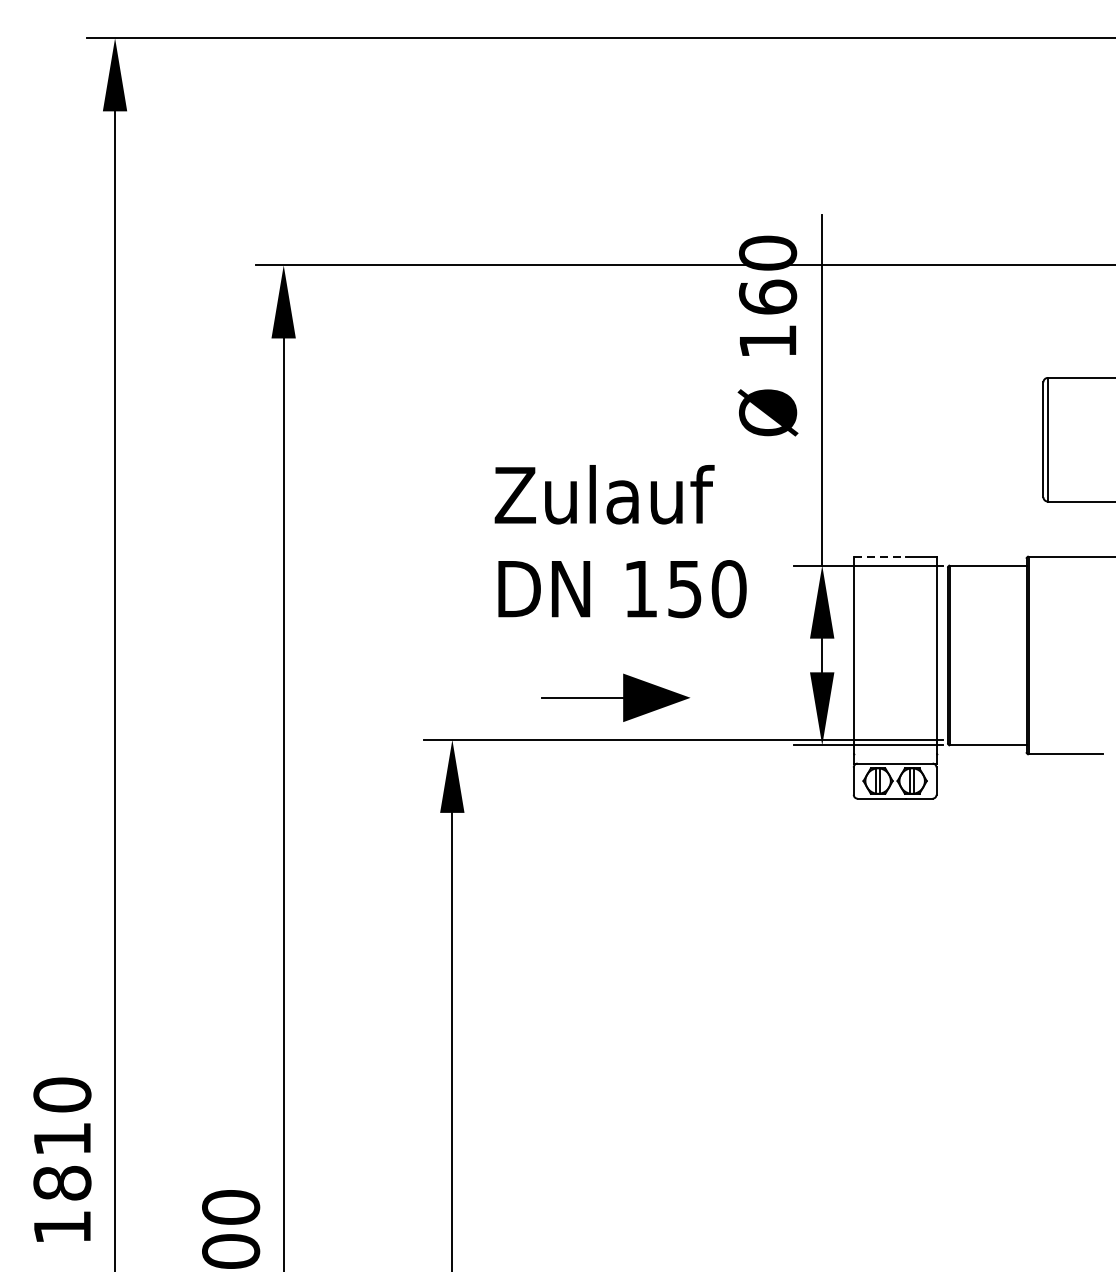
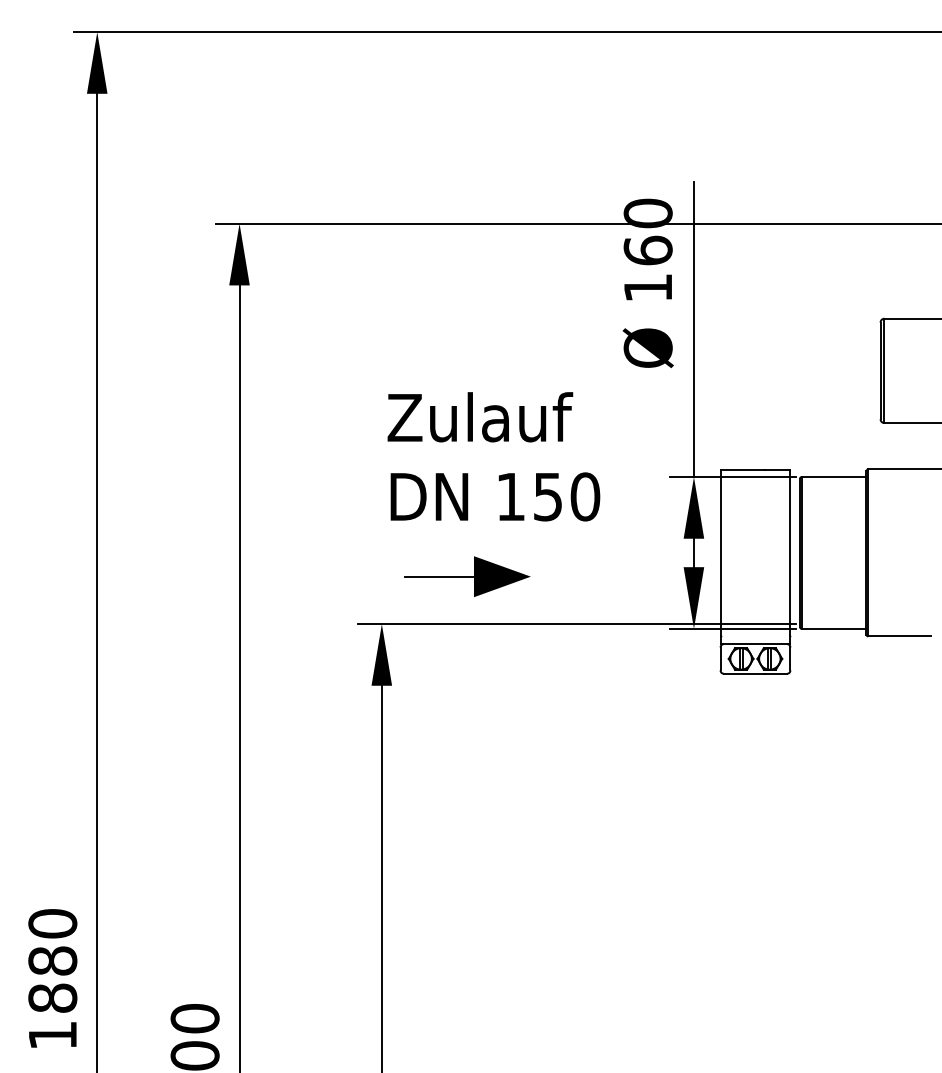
text: (620, 541) -> (493, 456), moved
line: (880, 557) -> (743, 470), dashed -> solid
part: (615, 697) -> (467, 576), moved
text: (62, 1138) -> (52, 960), 1810 -> 1880

